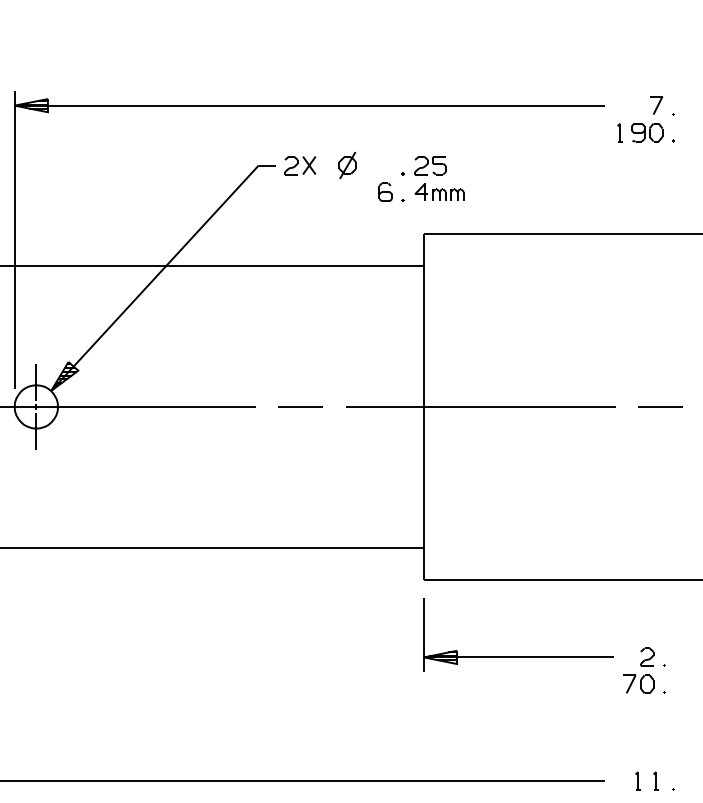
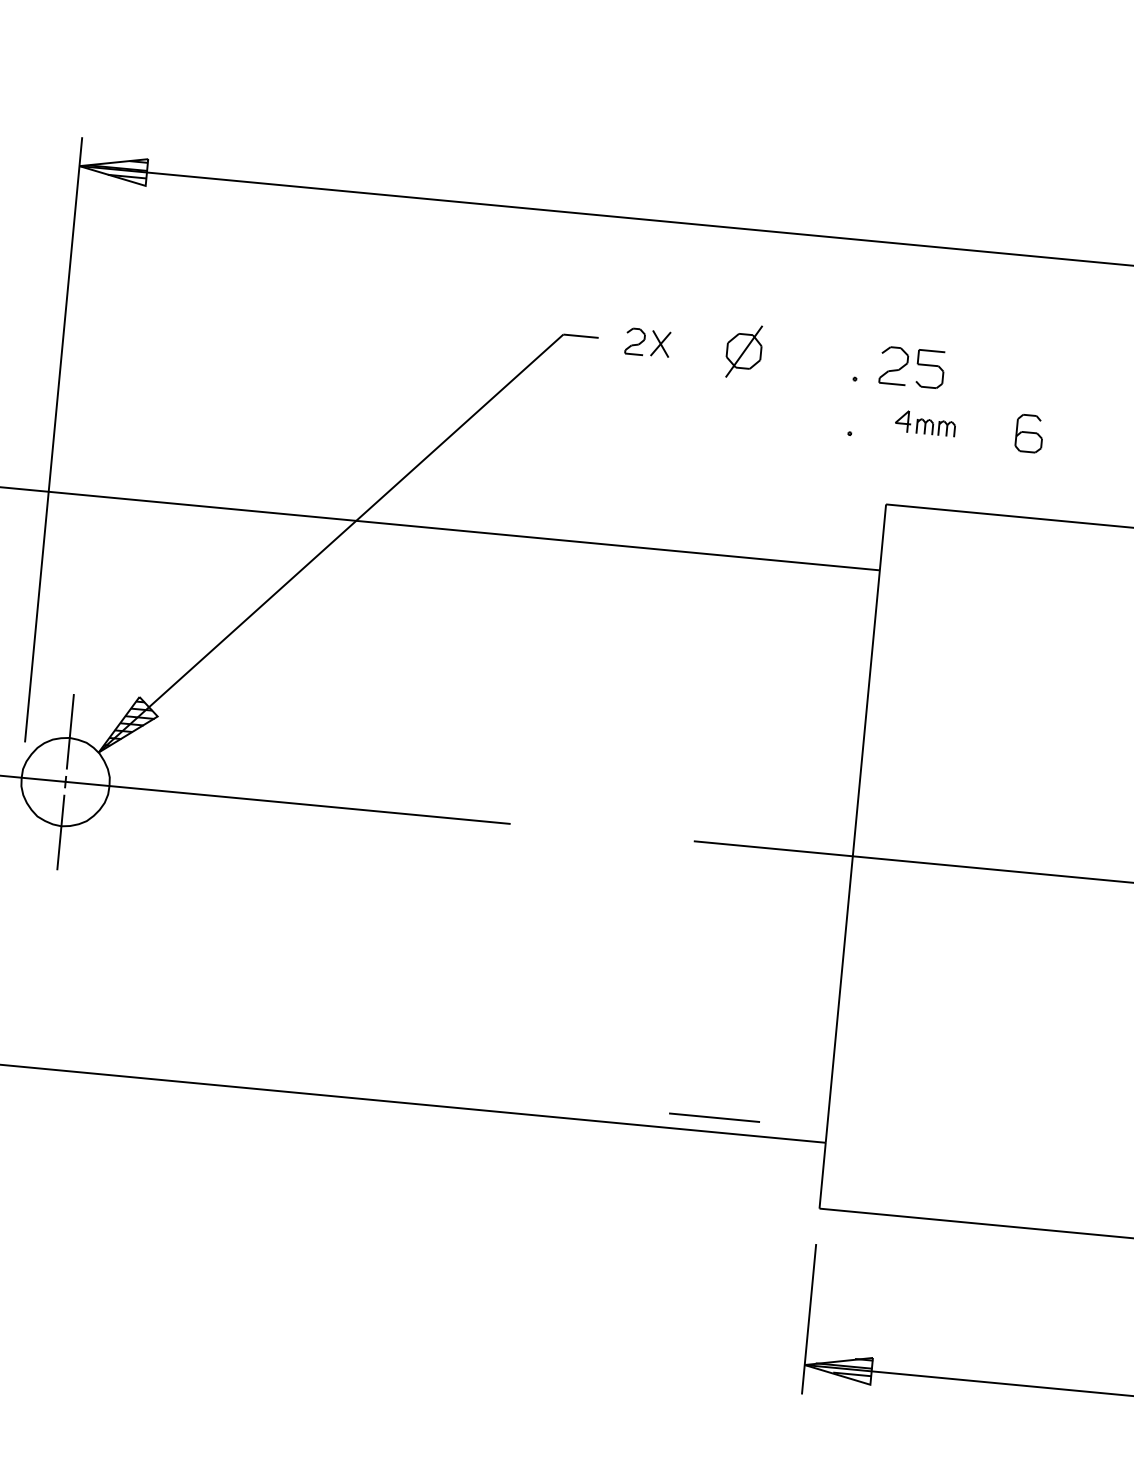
part: (300, 165) -> (648, 342), size x0.7
part: (385, 191) -> (1029, 431), moved
part: (439, 191) -> (925, 421), size x0.6
line: (300, 406) -> (714, 1116), moved

